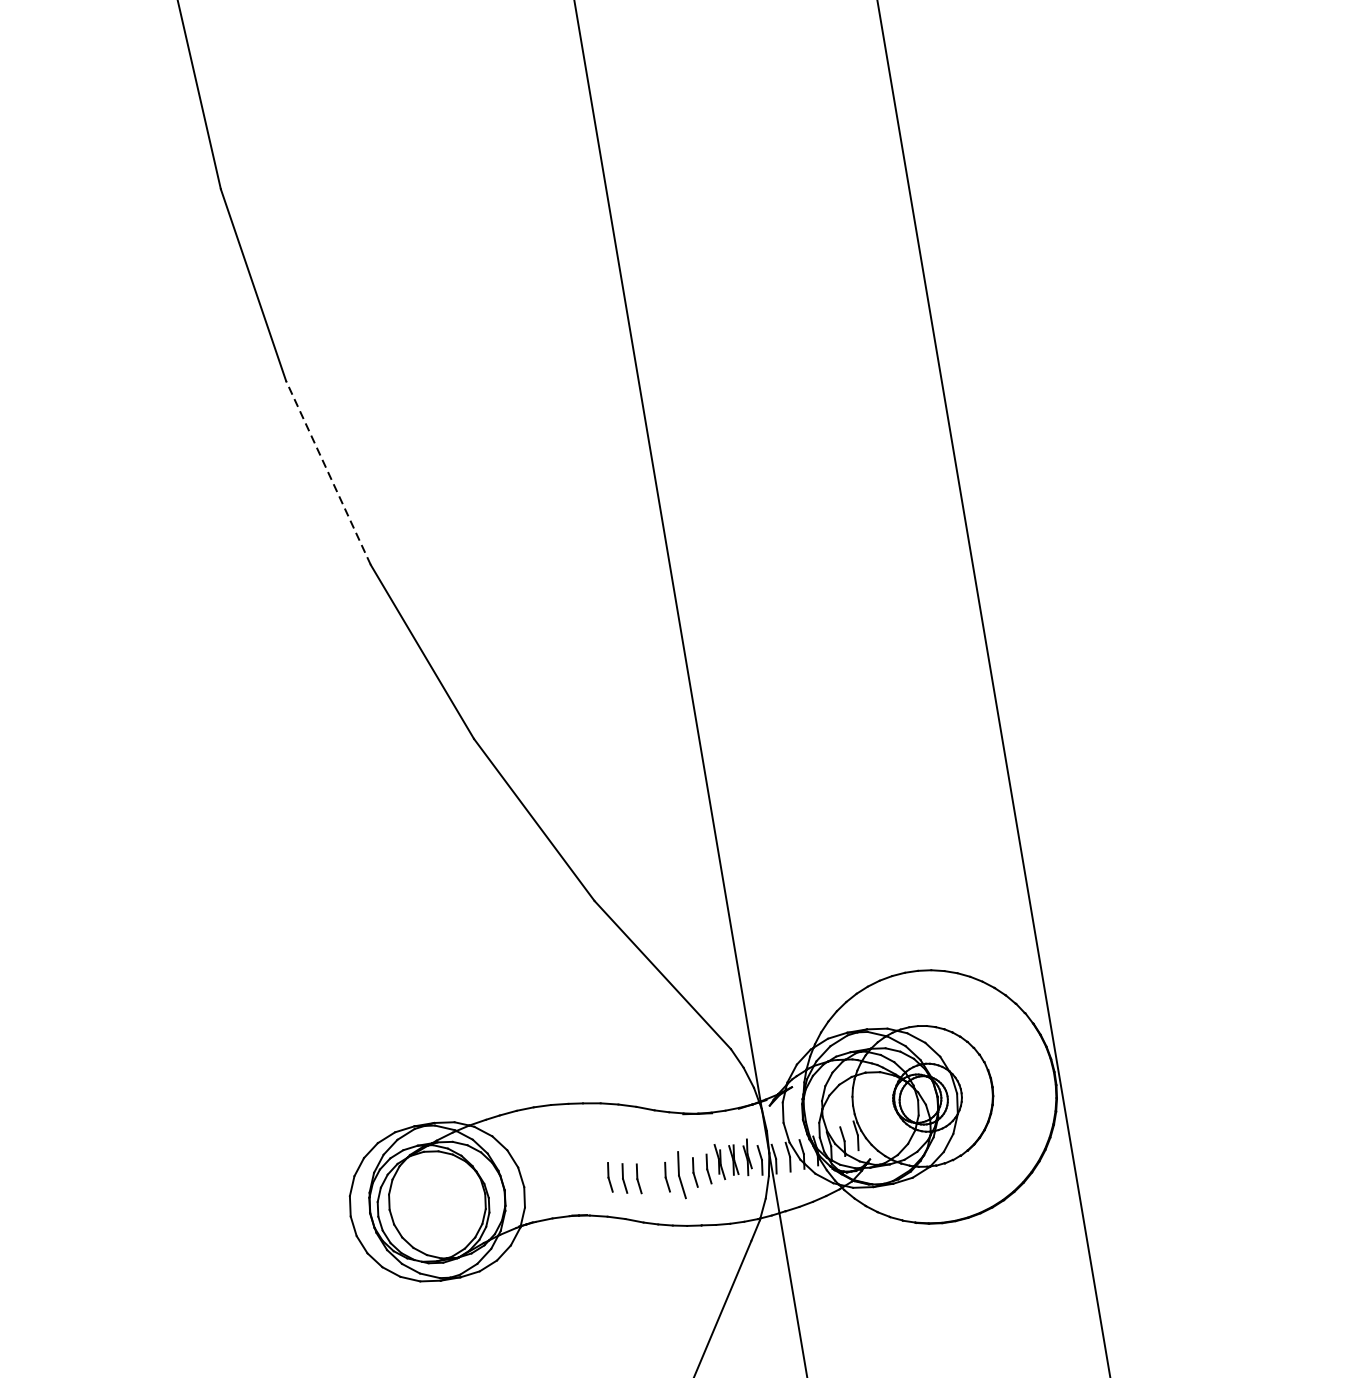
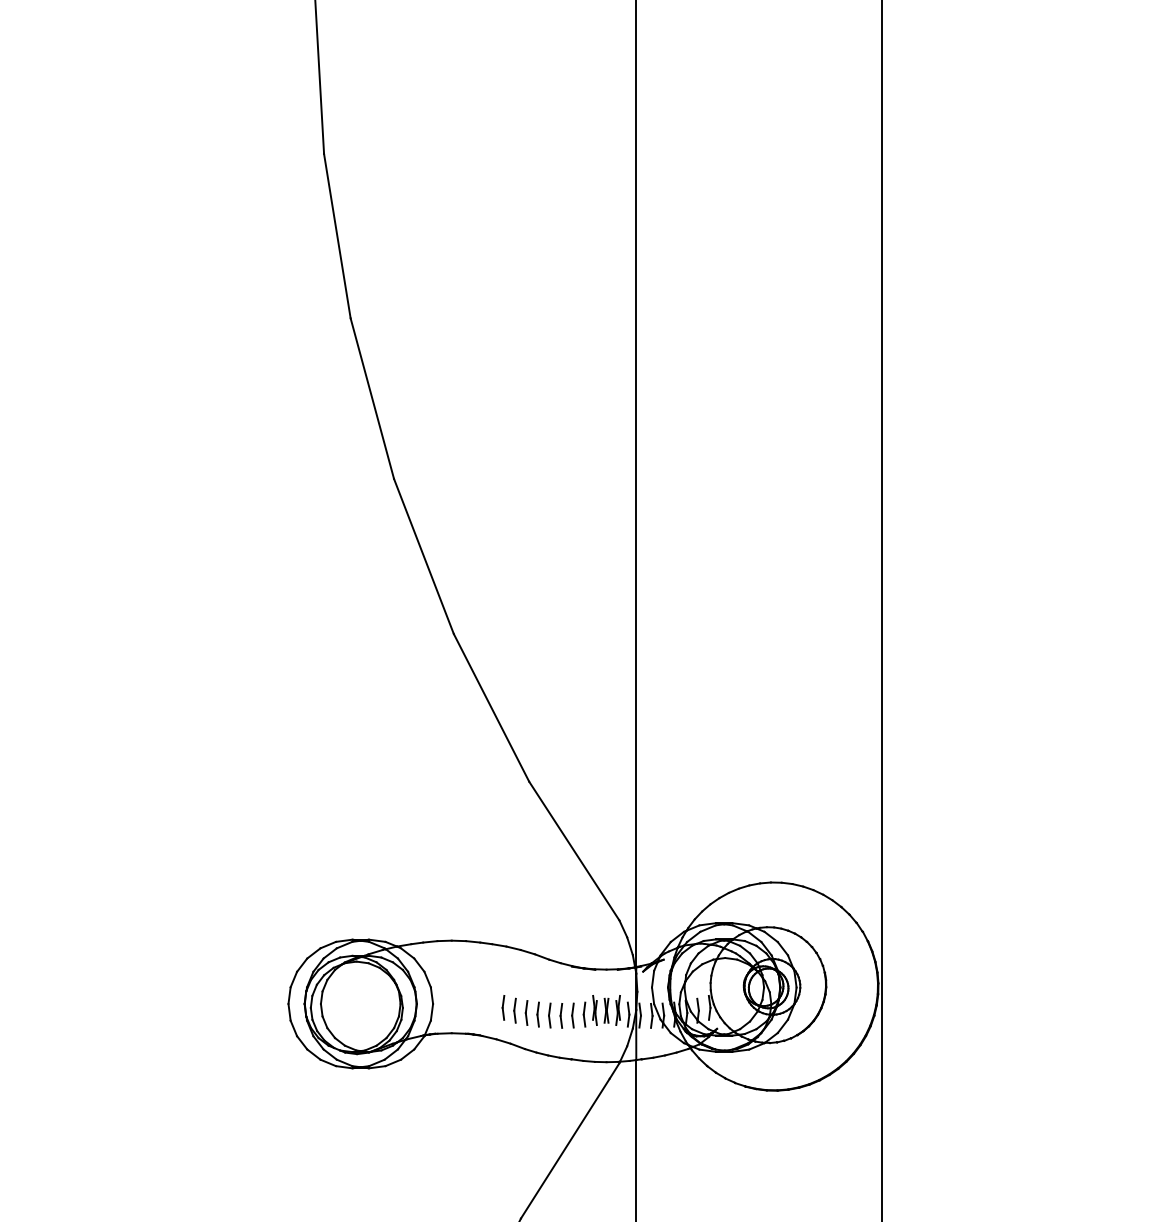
line: (328, 472) -> (372, 398), dashed -> solid
part: (680, 1174) -> (561, 1015), size x0.62
line: (651, 1178) -> (537, 1014), added

